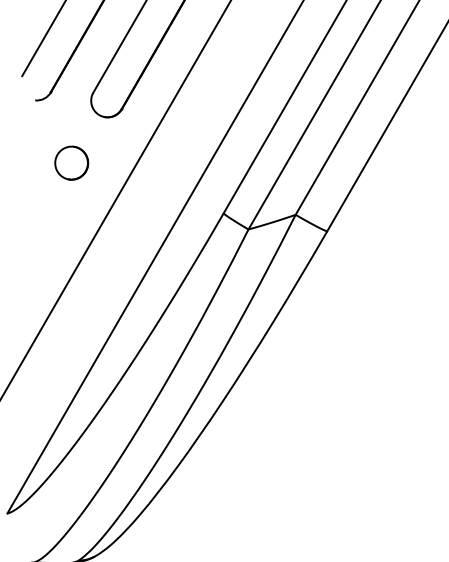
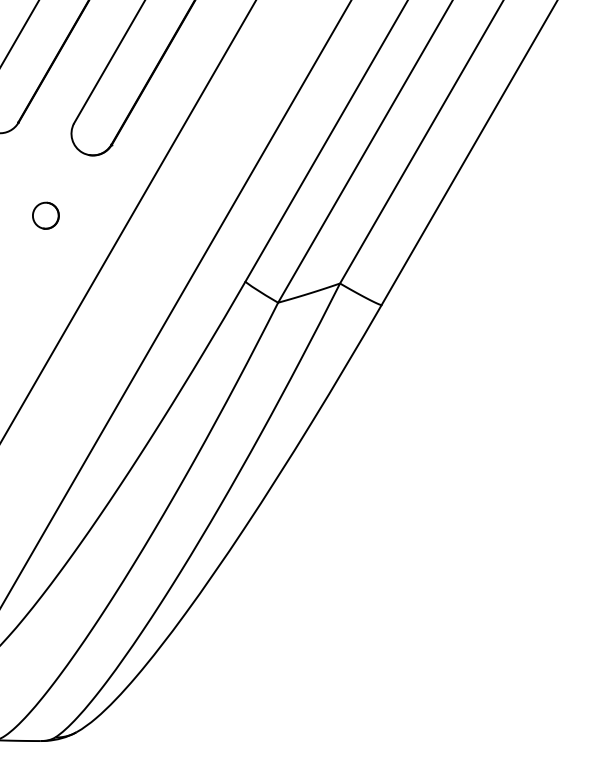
part: (71, 163) -> (45, 215), size x0.6

